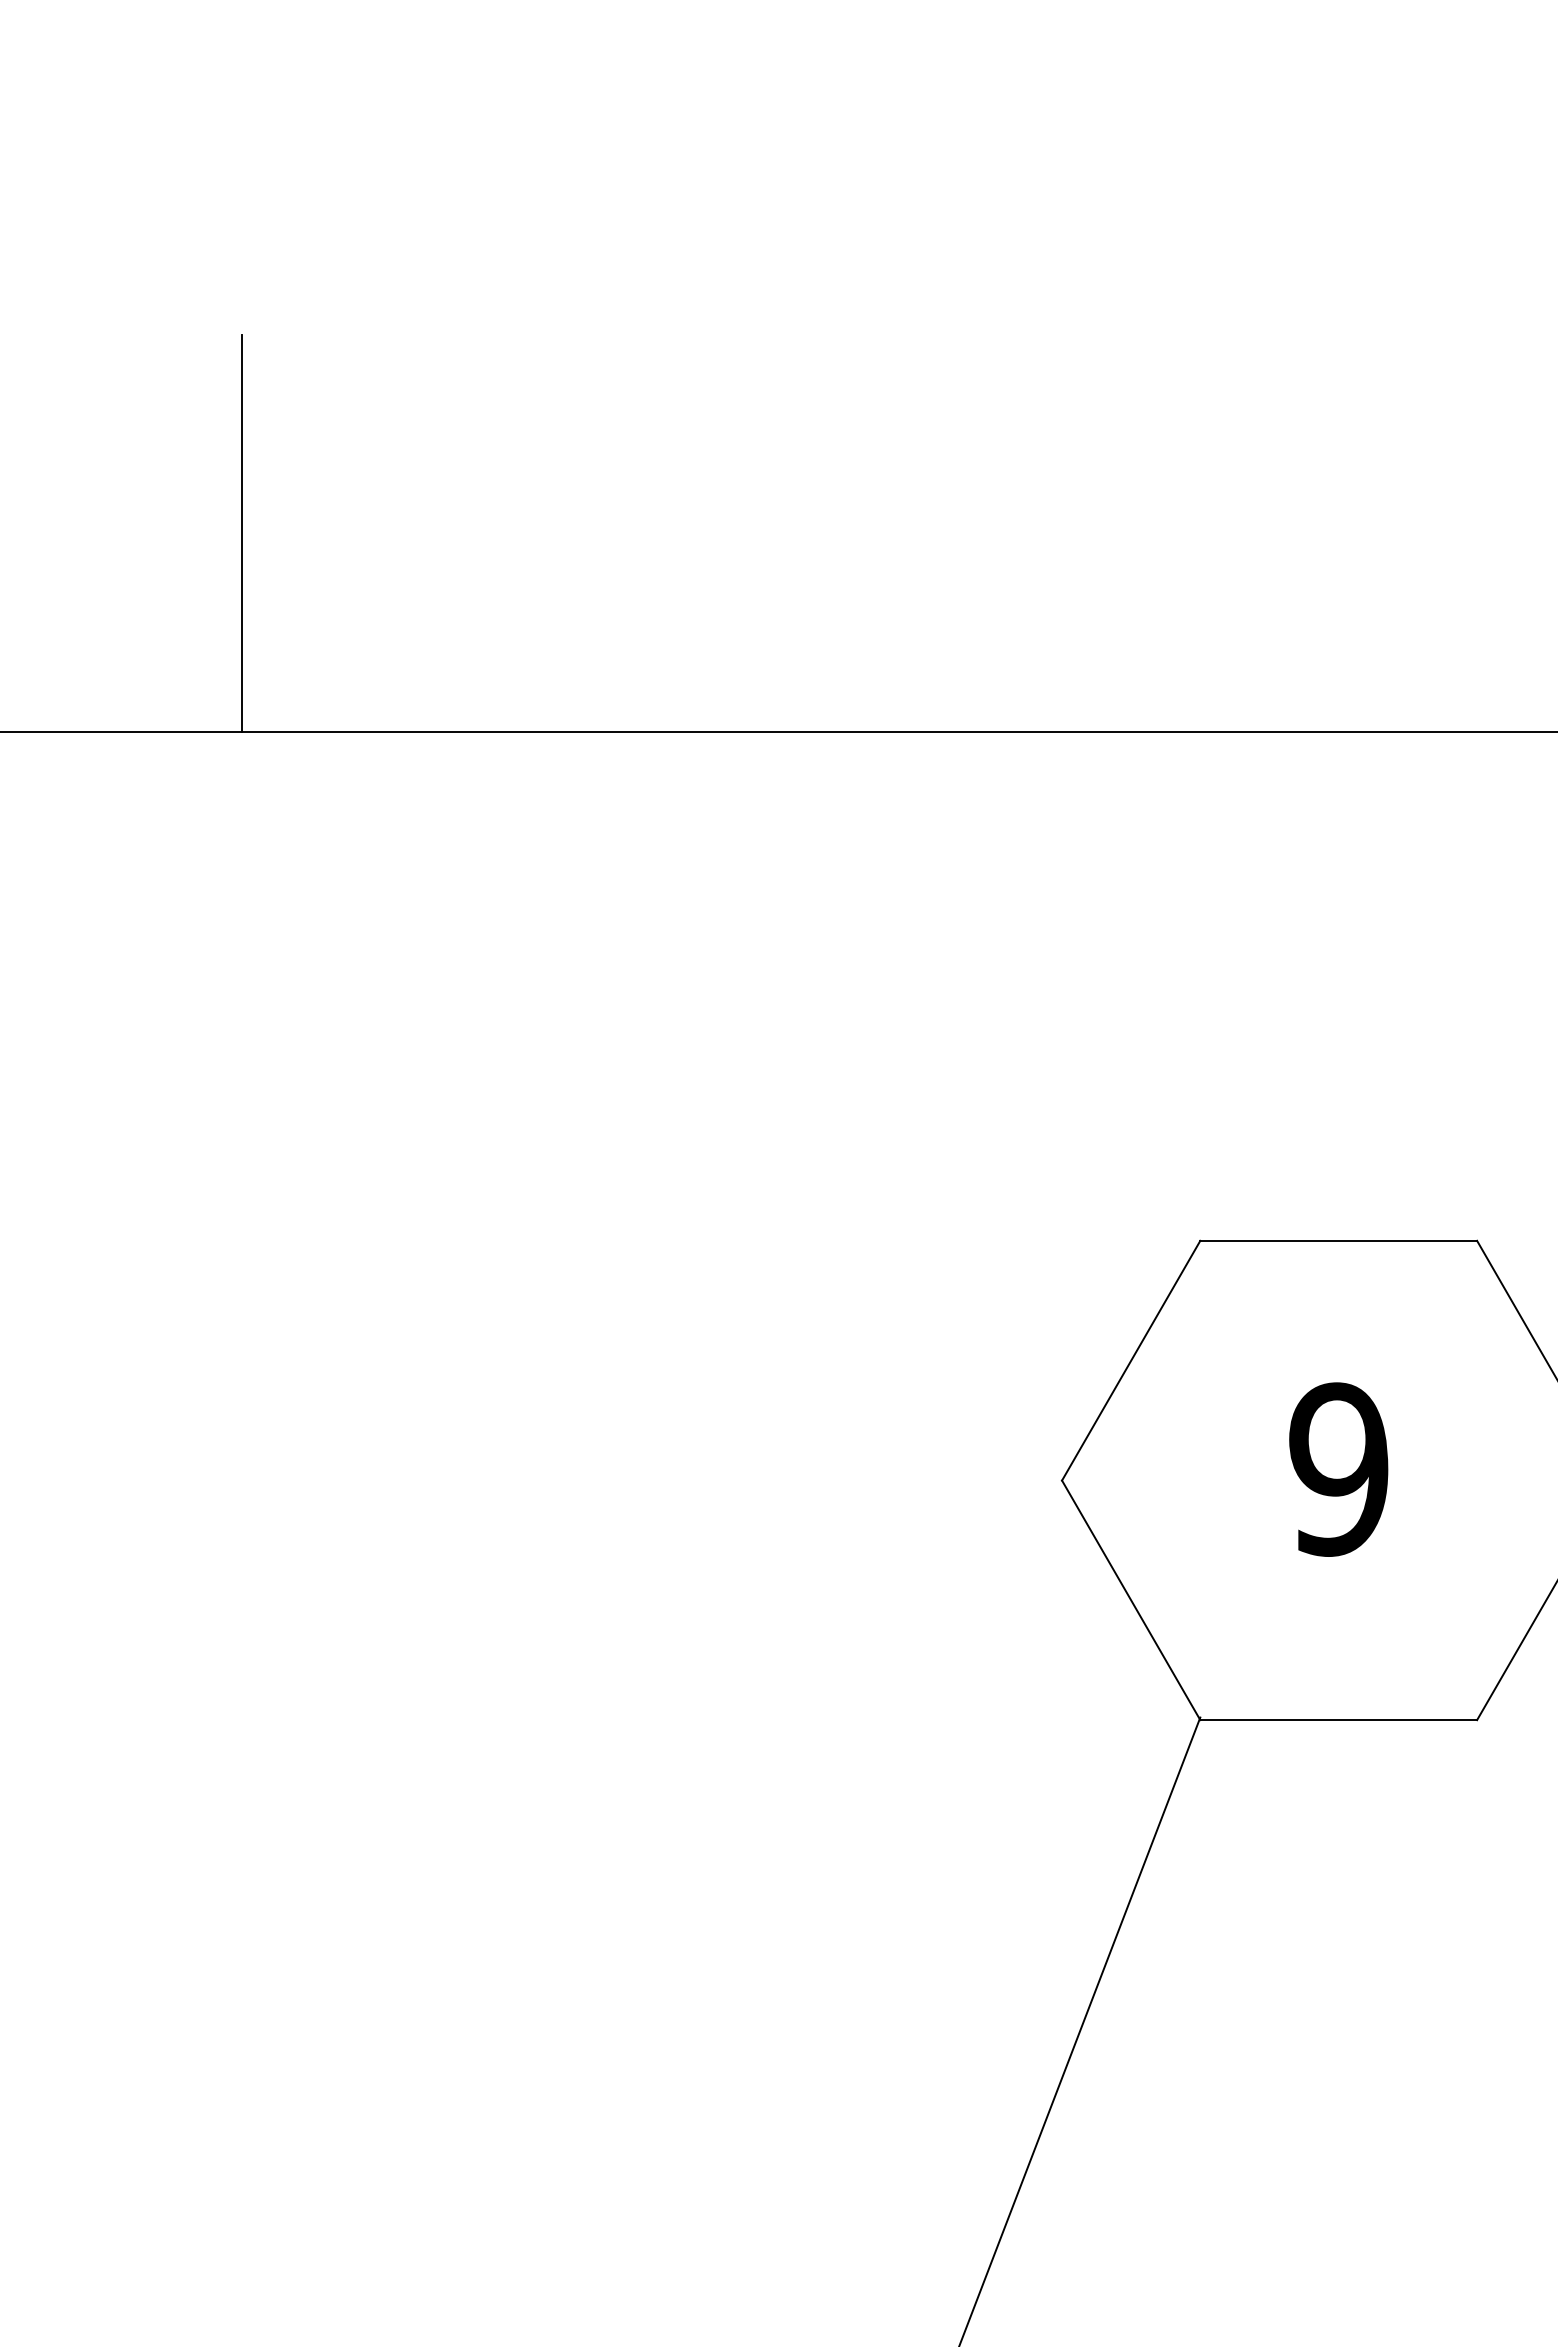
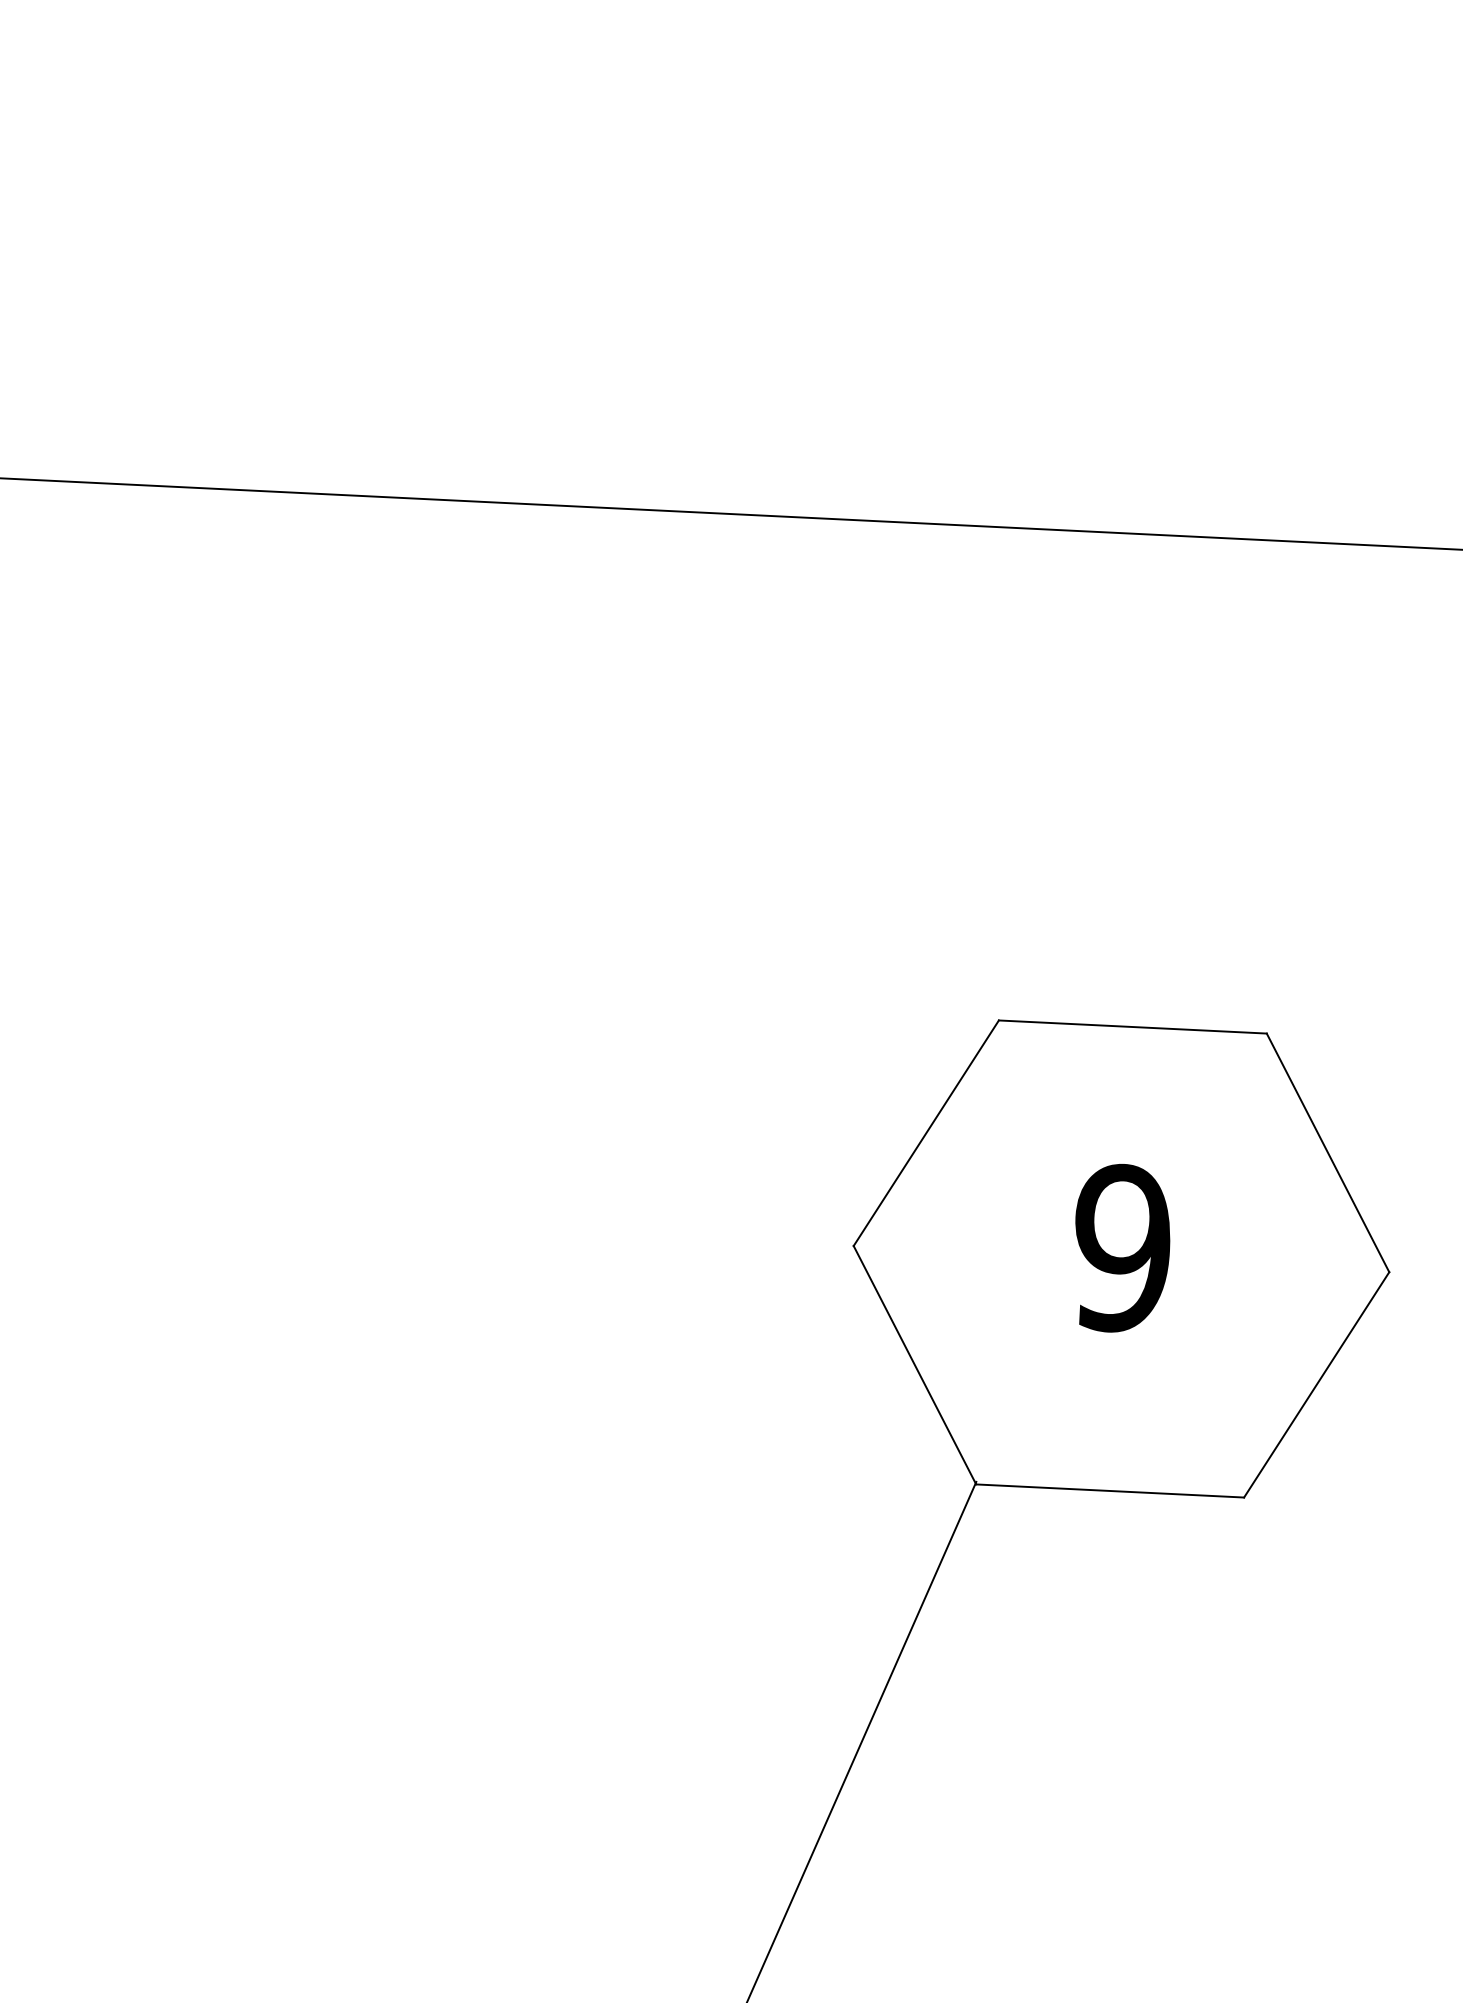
line: (242, 533) -> (105, 290), removed

